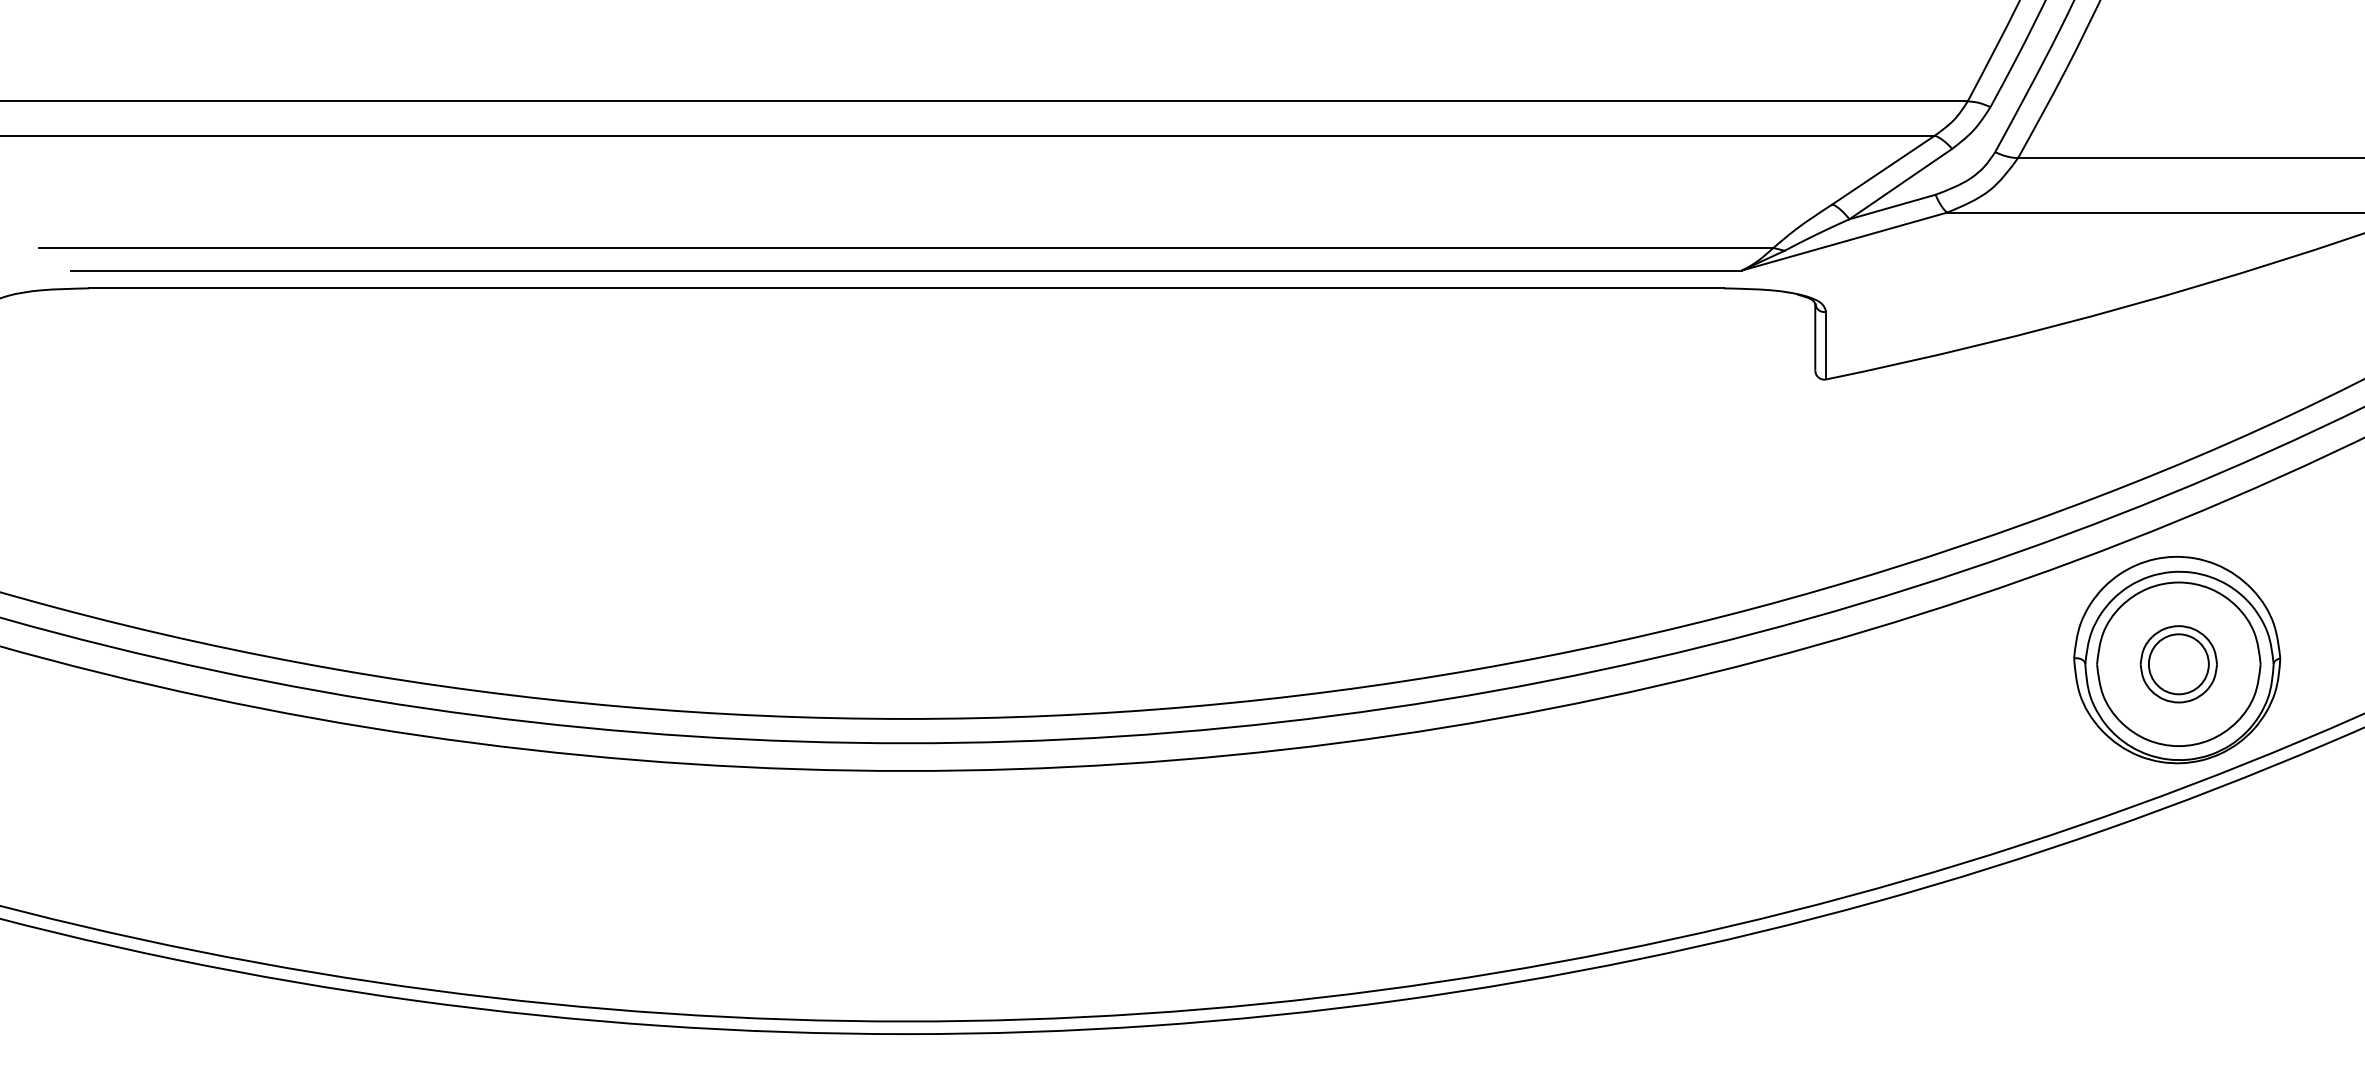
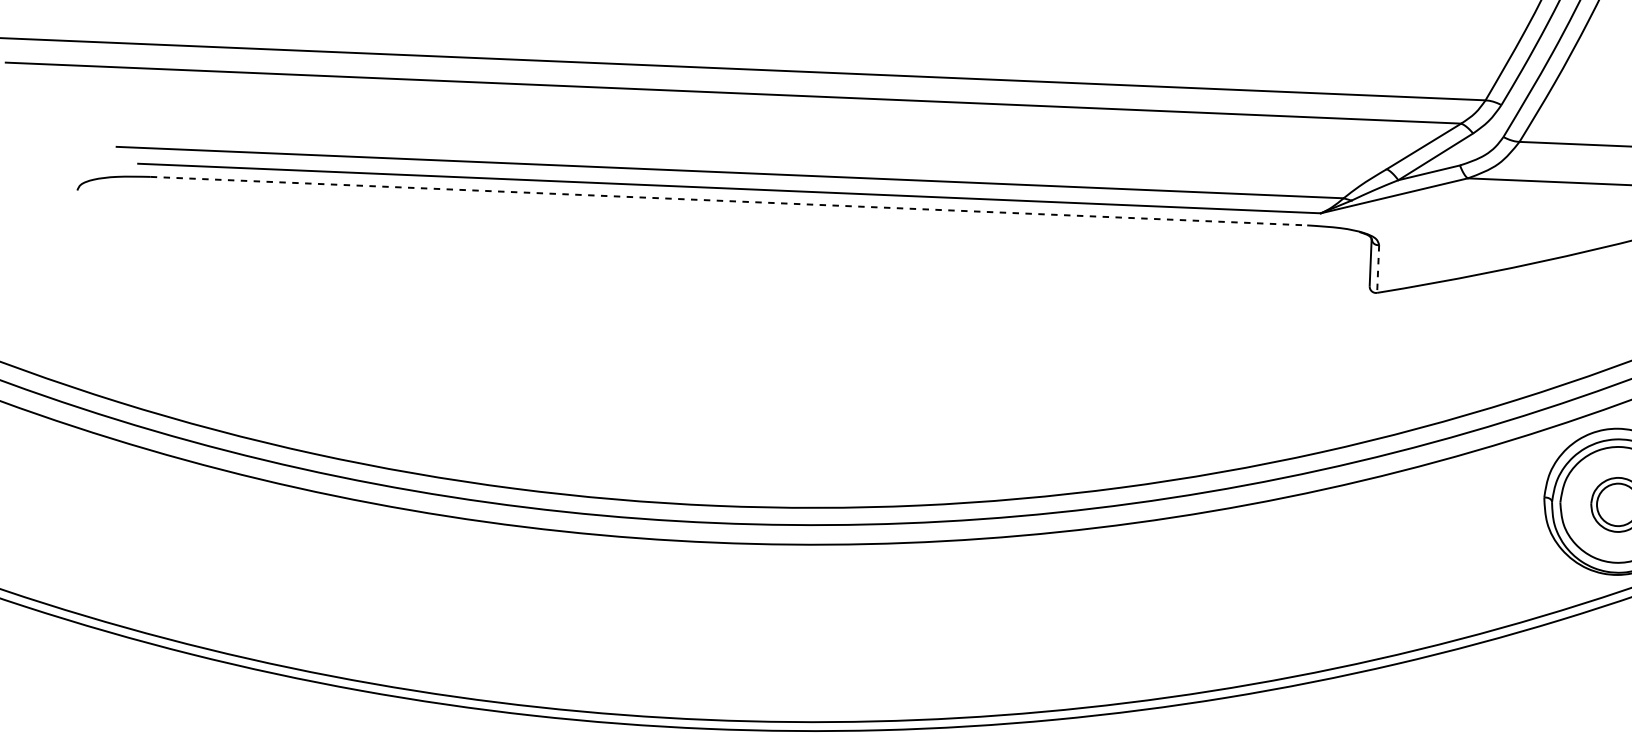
line: (906, 288) -> (729, 201), solid -> dashed
line: (1826, 345) -> (1378, 268), solid -> dashed

